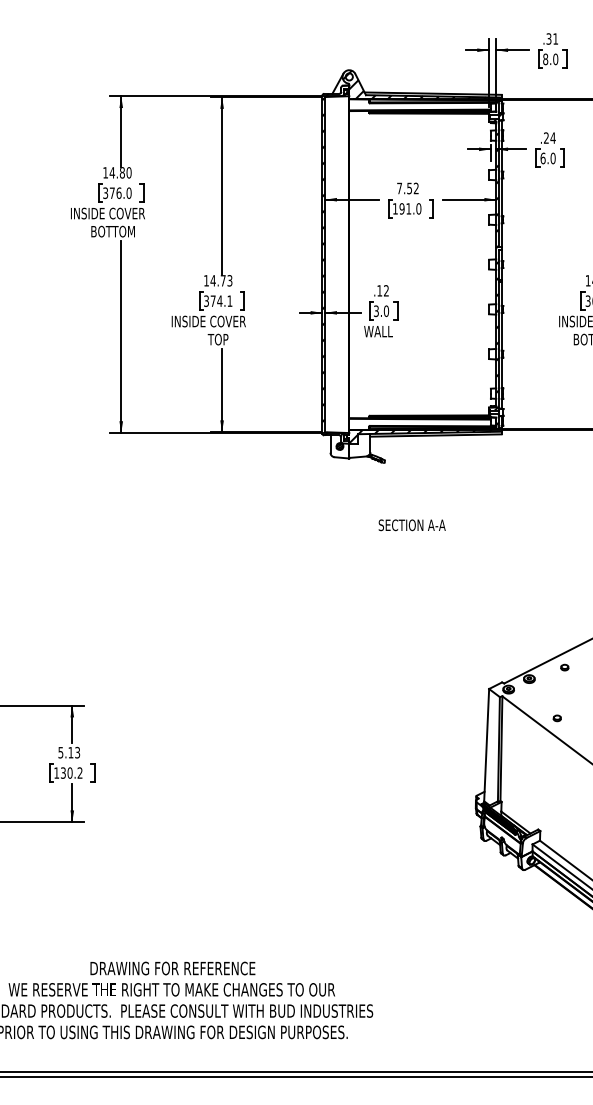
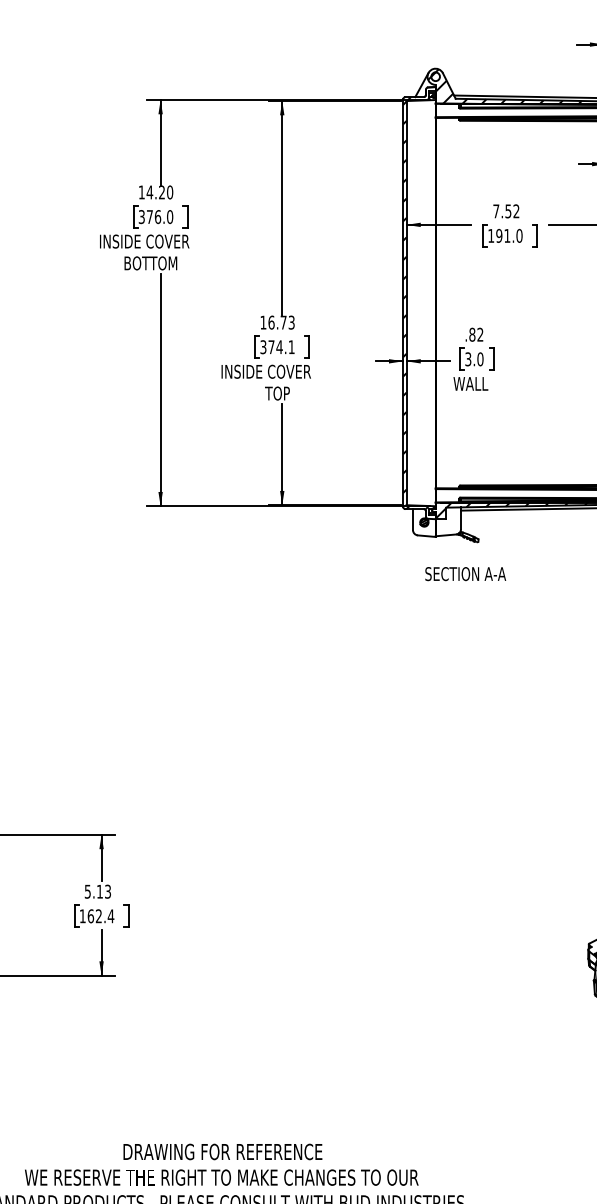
text: (121, 172) -> (160, 192), 14.80 -> 14.20
text: (212, 280) -> (270, 322), 14.73 -> 16.73
text: (379, 290) -> (472, 334), .12 -> .82
text: (411, 525) -> (464, 574), moved
text: (71, 772) -> (100, 915), 130.2 -> 162.4

